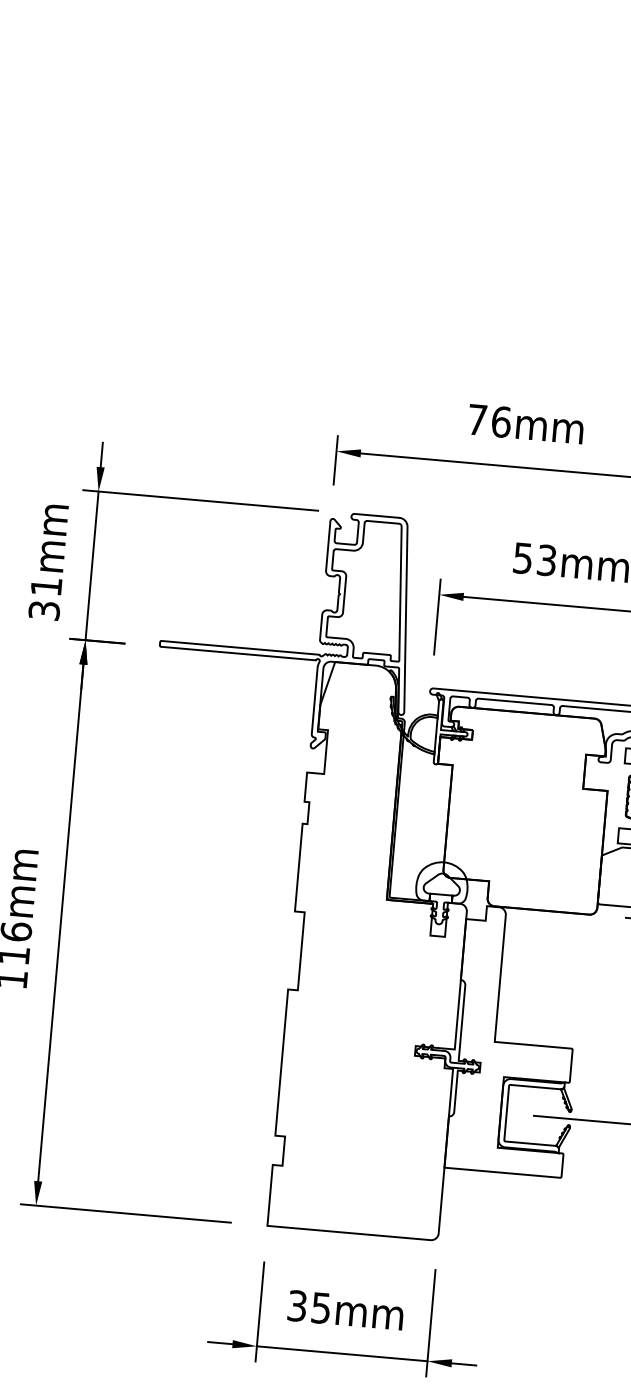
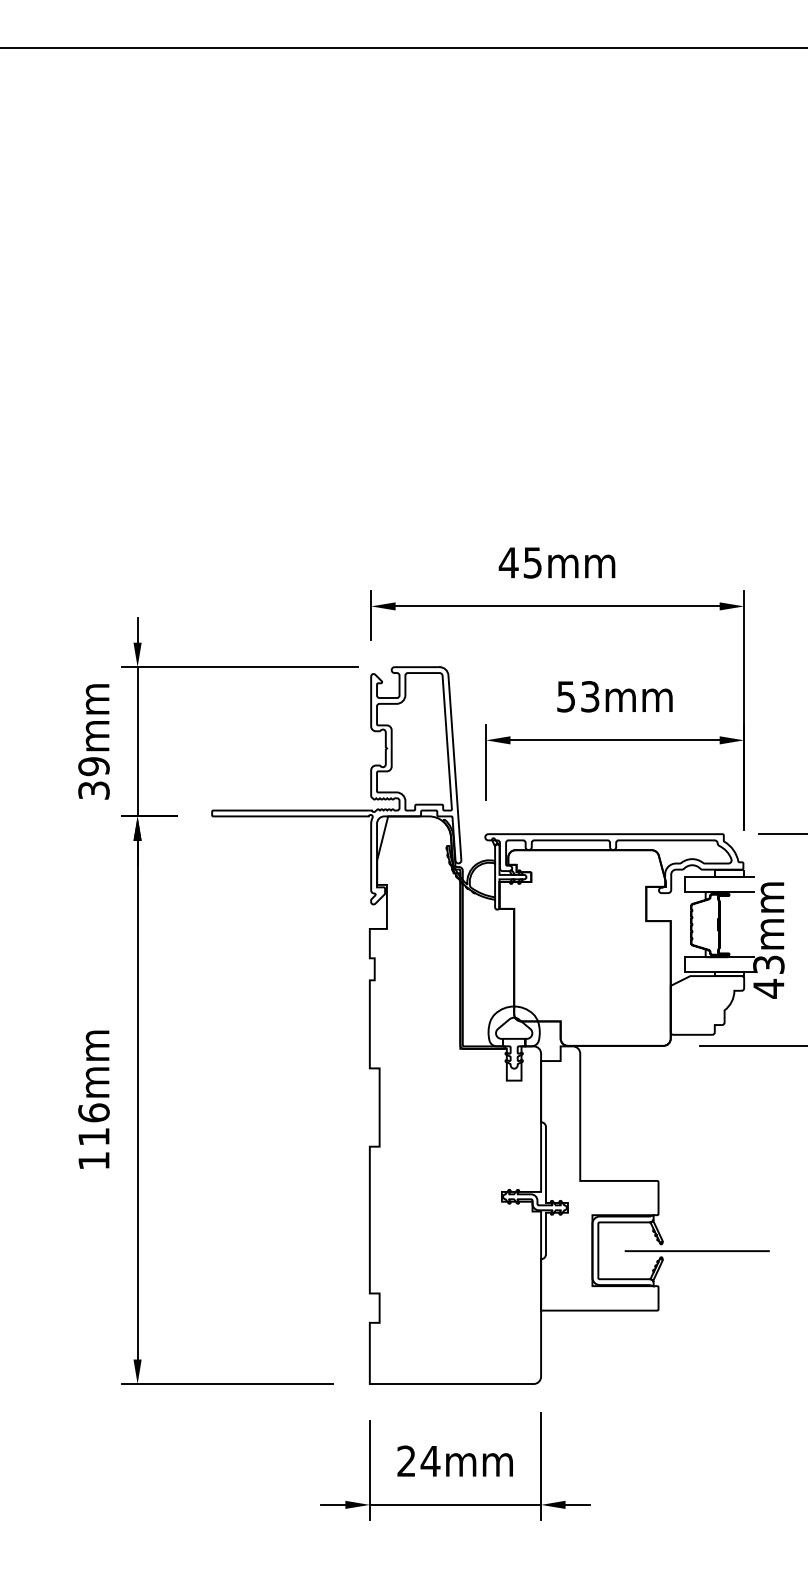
text: (489, 420) -> (520, 562), 76mm -> 45mm
text: (45, 586) -> (93, 766), 31mm -> 39mm
text: (309, 1307) -> (418, 1461), 35mm -> 24mm

